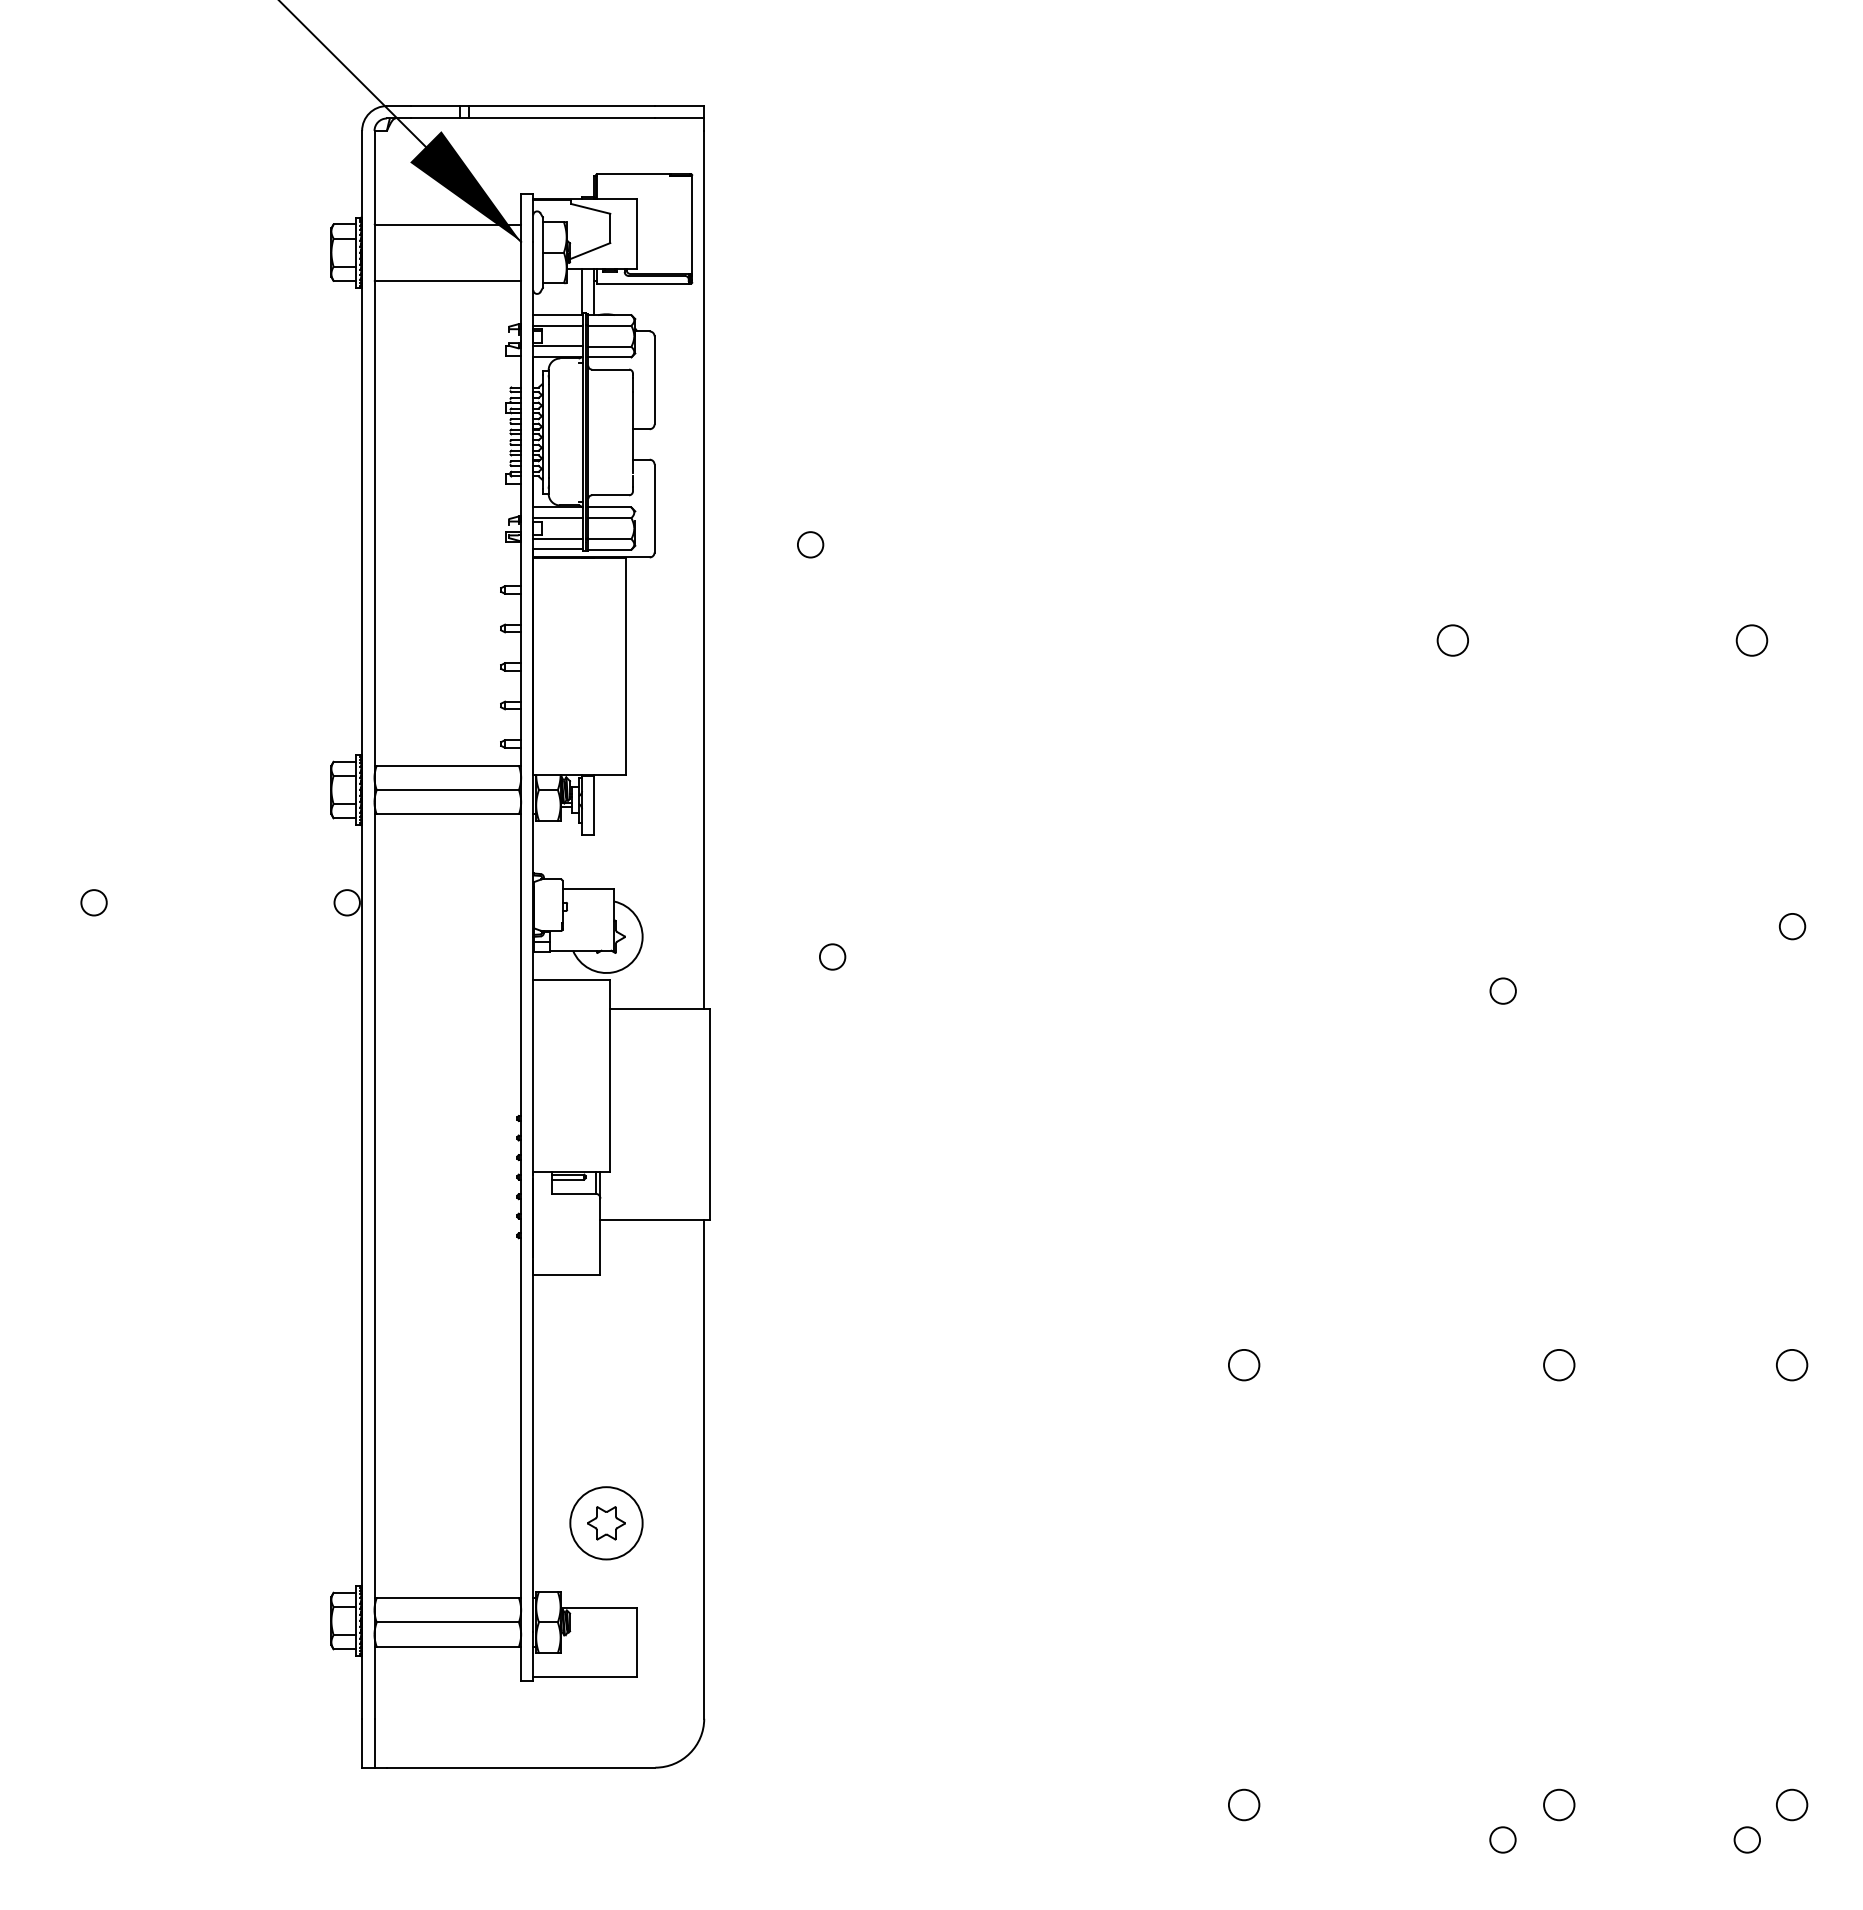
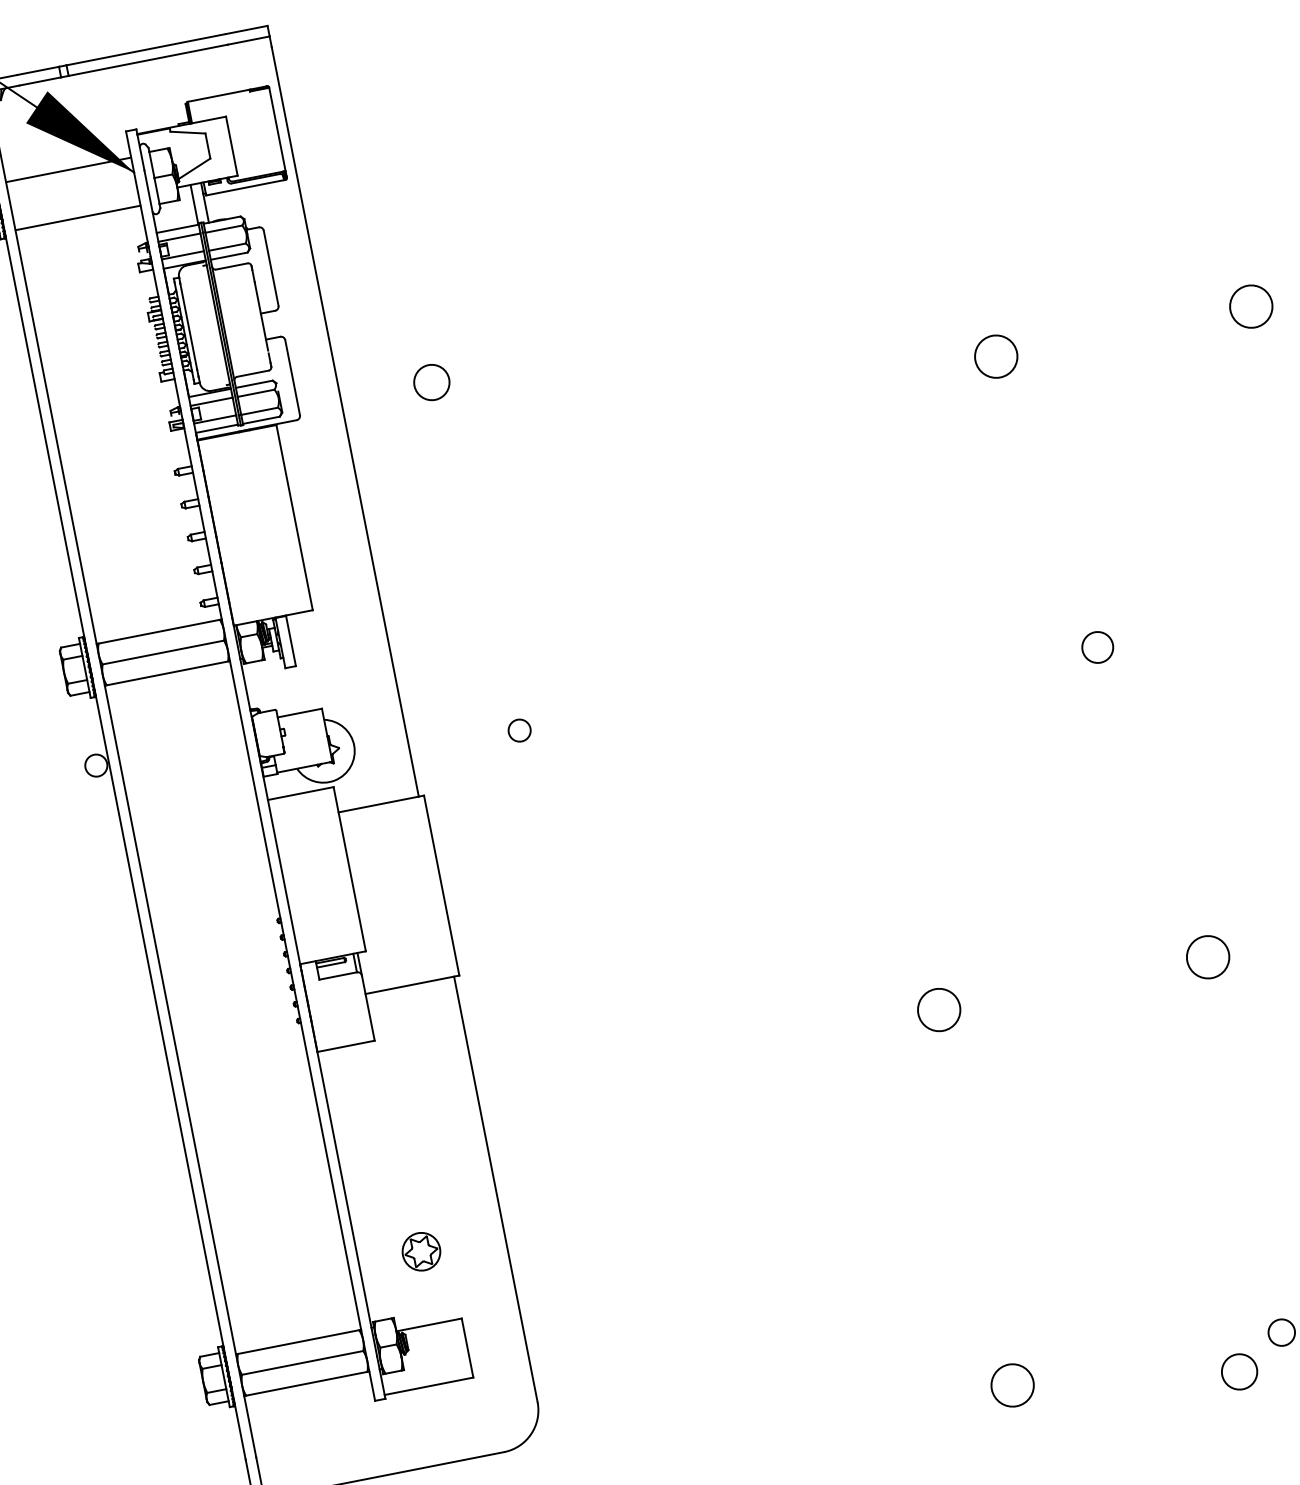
circle: (810, 544) -> (431, 382), size x1.6
circle: (1452, 640) -> (995, 356), size x1.6
circle: (1751, 640) -> (1250, 306), size x1.6
circle: (1502, 990) -> (1096, 647), size x1.4
circle: (1243, 1364) -> (938, 1009), size x1.6
circle: (1559, 1364) -> (1208, 956), size x1.6
circle: (606, 1523) -> (421, 1251), size x0.6
circle: (1244, 1804) -> (1013, 1384), size x1.6
circle: (1502, 1839) -> (1239, 1371), size x1.6

